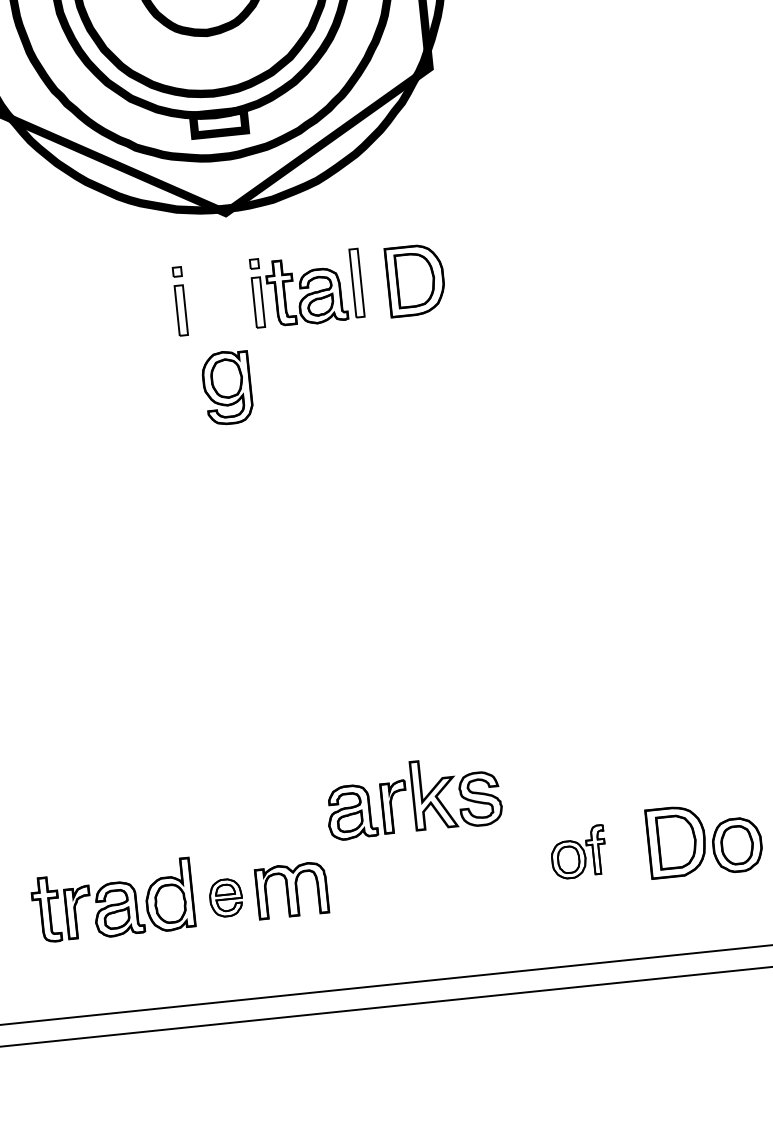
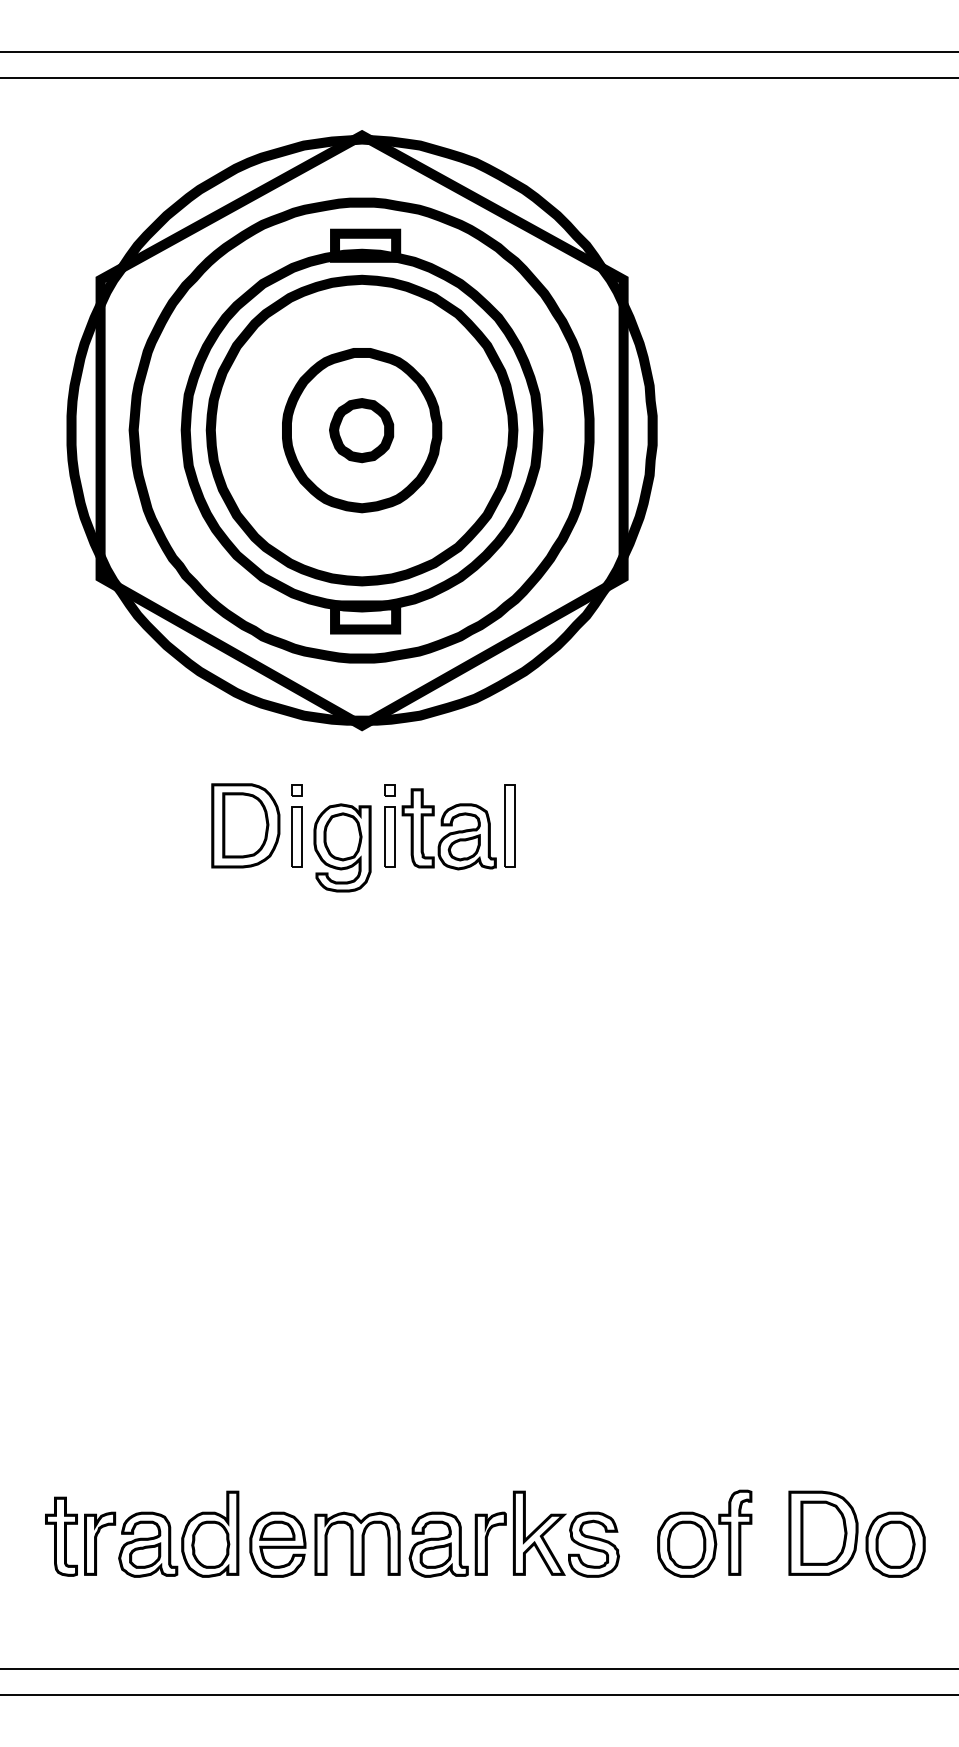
part: (415, 280) -> (245, 825), moved
part: (227, 387) -> (342, 847), moved
part: (412, 796) -> (513, 1533), moved
part: (578, 852) -> (704, 1533), size x1.43
part: (225, 897) -> (277, 1544), size x1.43

